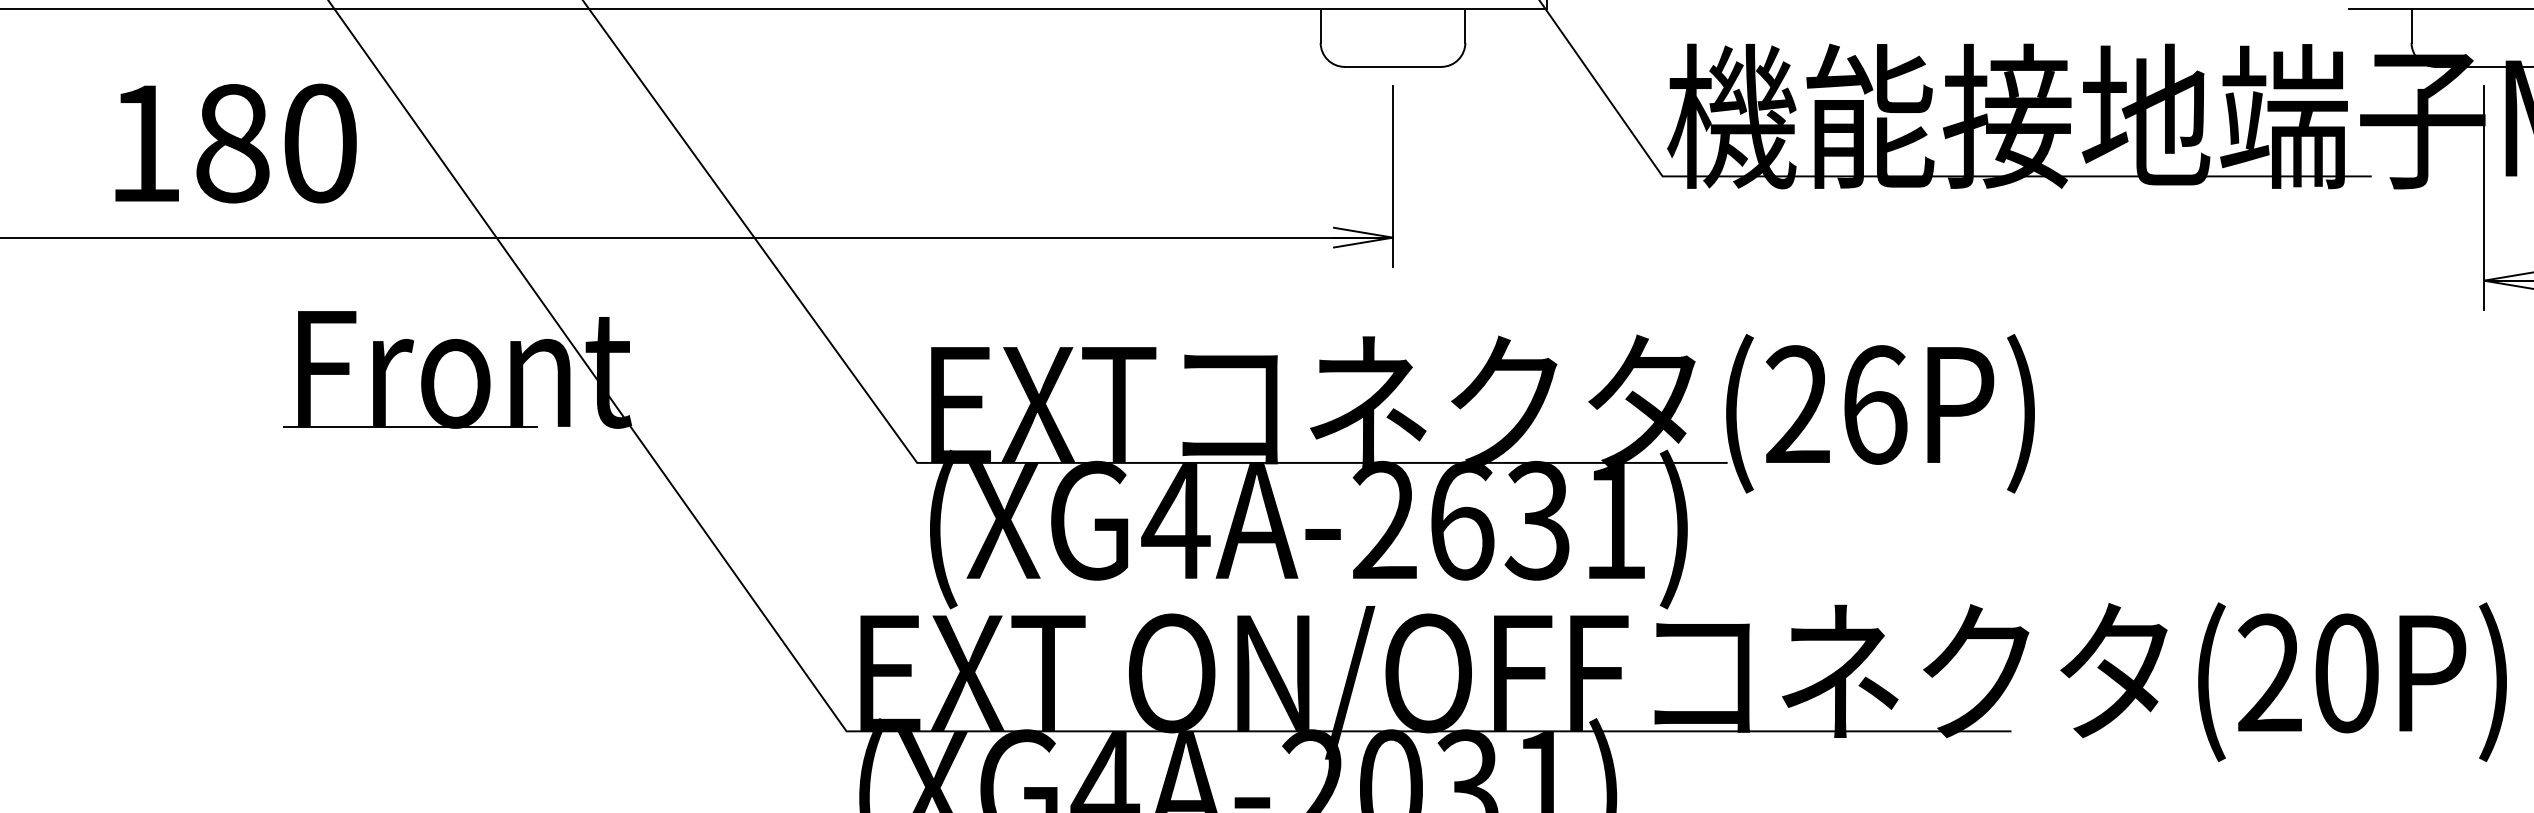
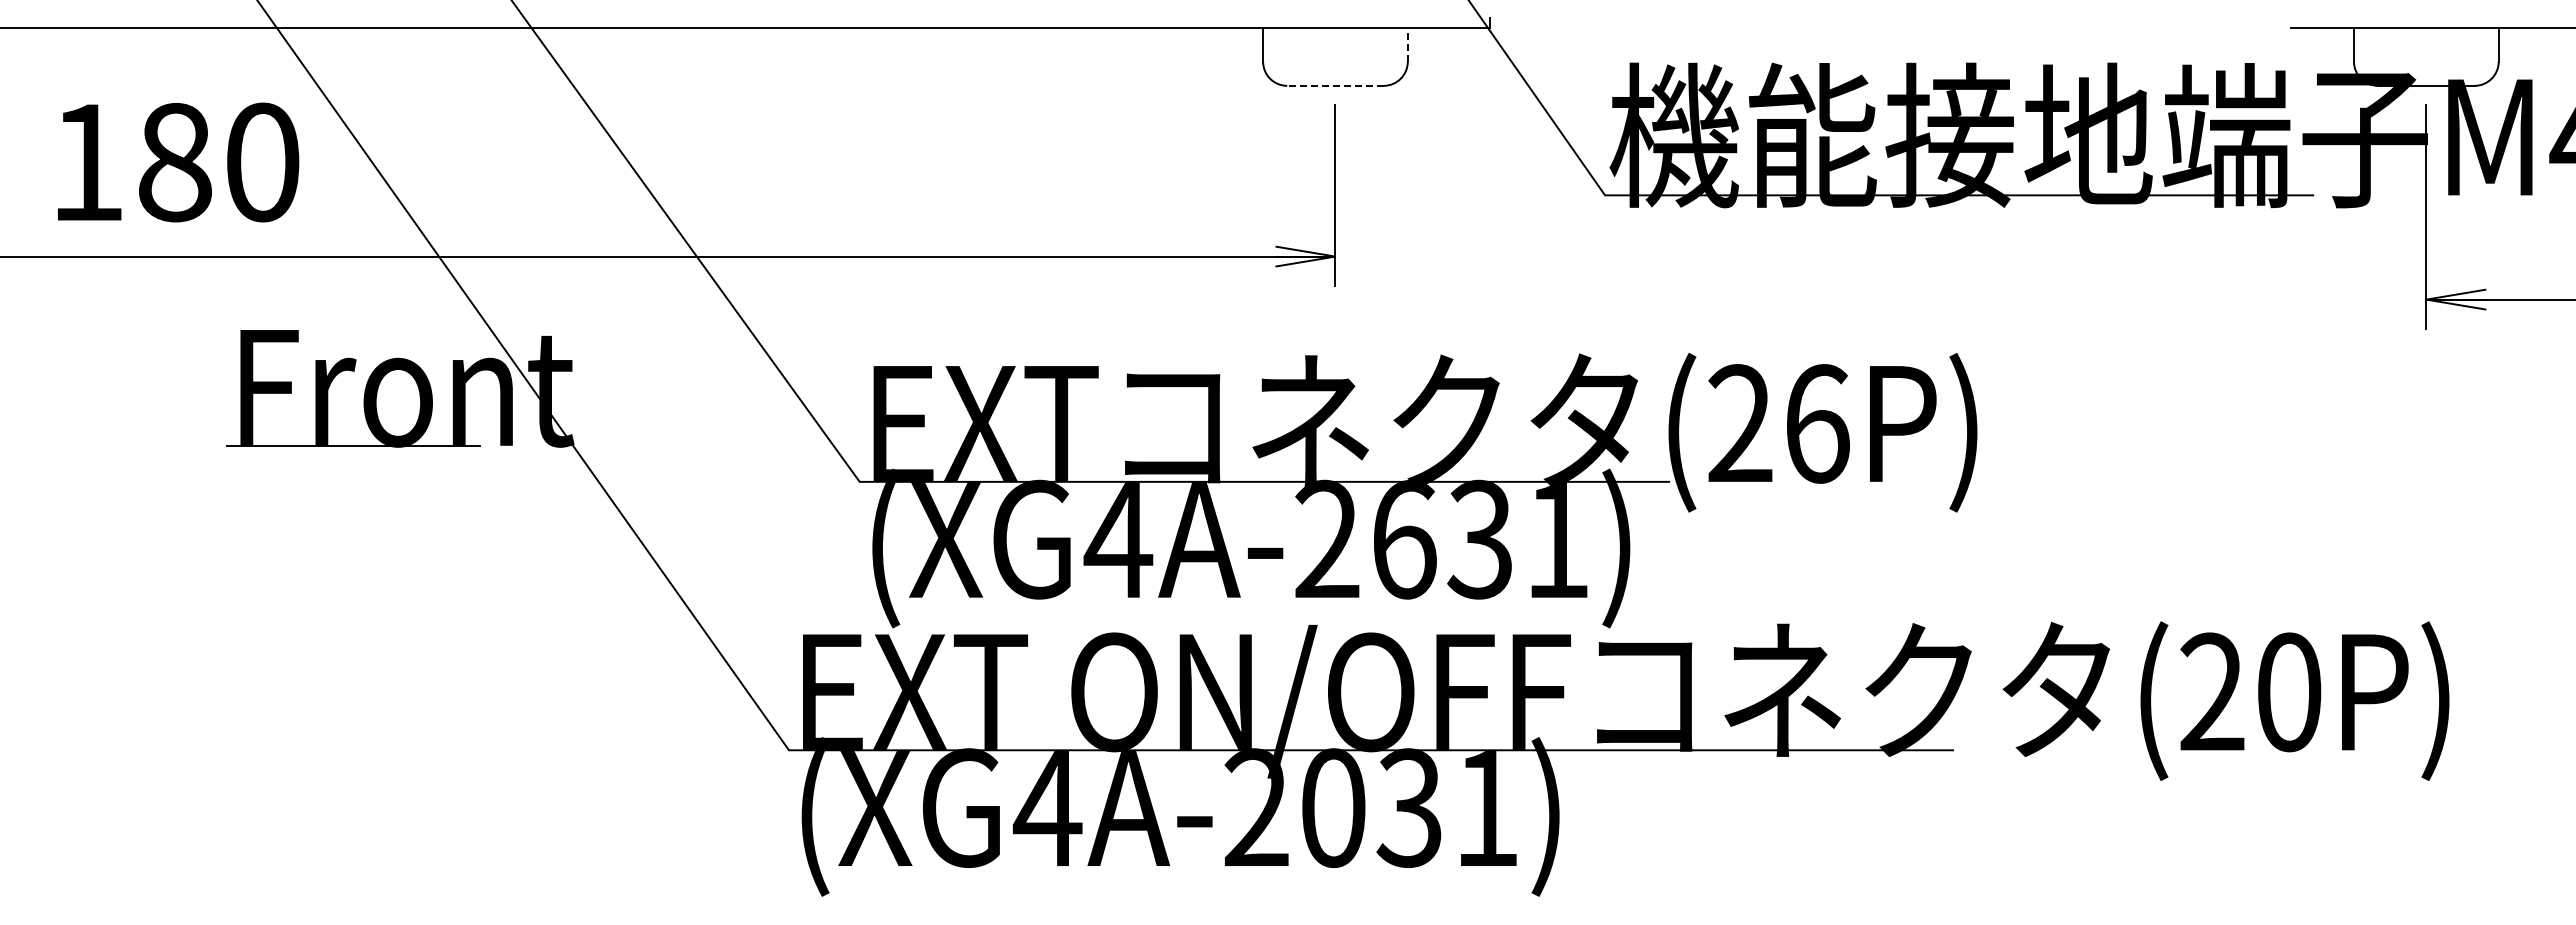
line: (1465, 25) -> (1407, 44), solid -> dashed
line: (1392, 66) -> (1334, 85), solid -> dashed

